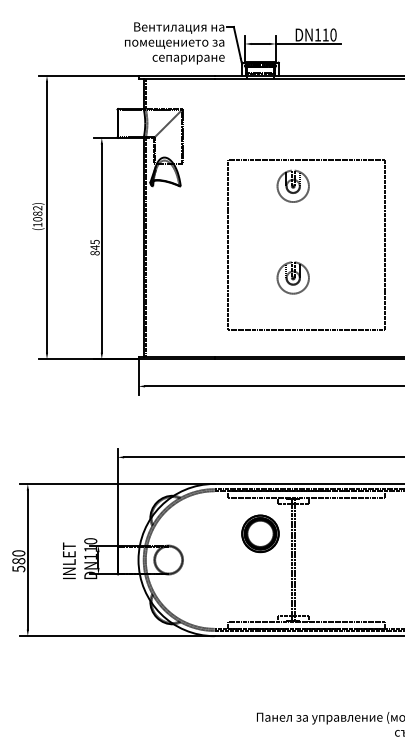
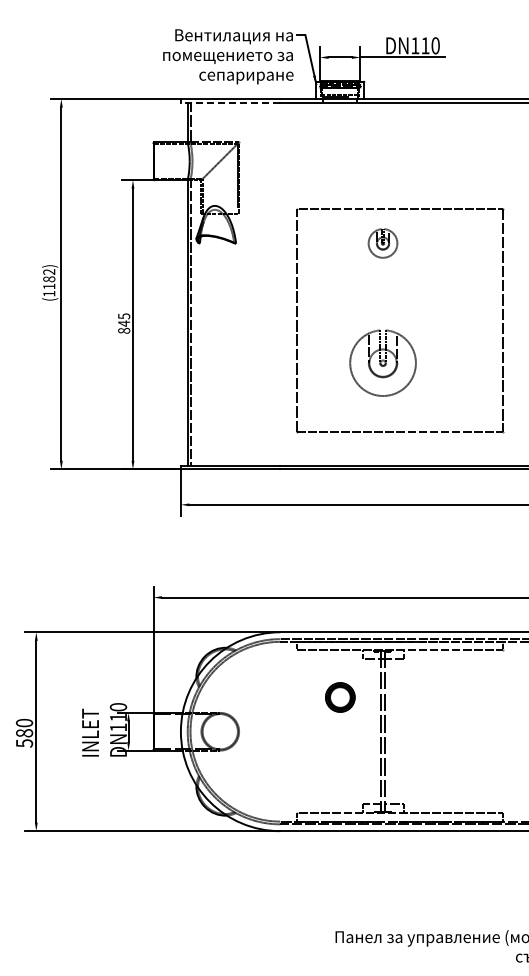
line: (176, 79) -> (230, 103), solid -> dashed
part: (292, 186) -> (382, 243), size x0.7
text: (37, 219) -> (49, 286), (1082) -> (1182)
part: (292, 278) -> (382, 363), size x1.6
part: (260, 533) -> (340, 697), size x0.6

